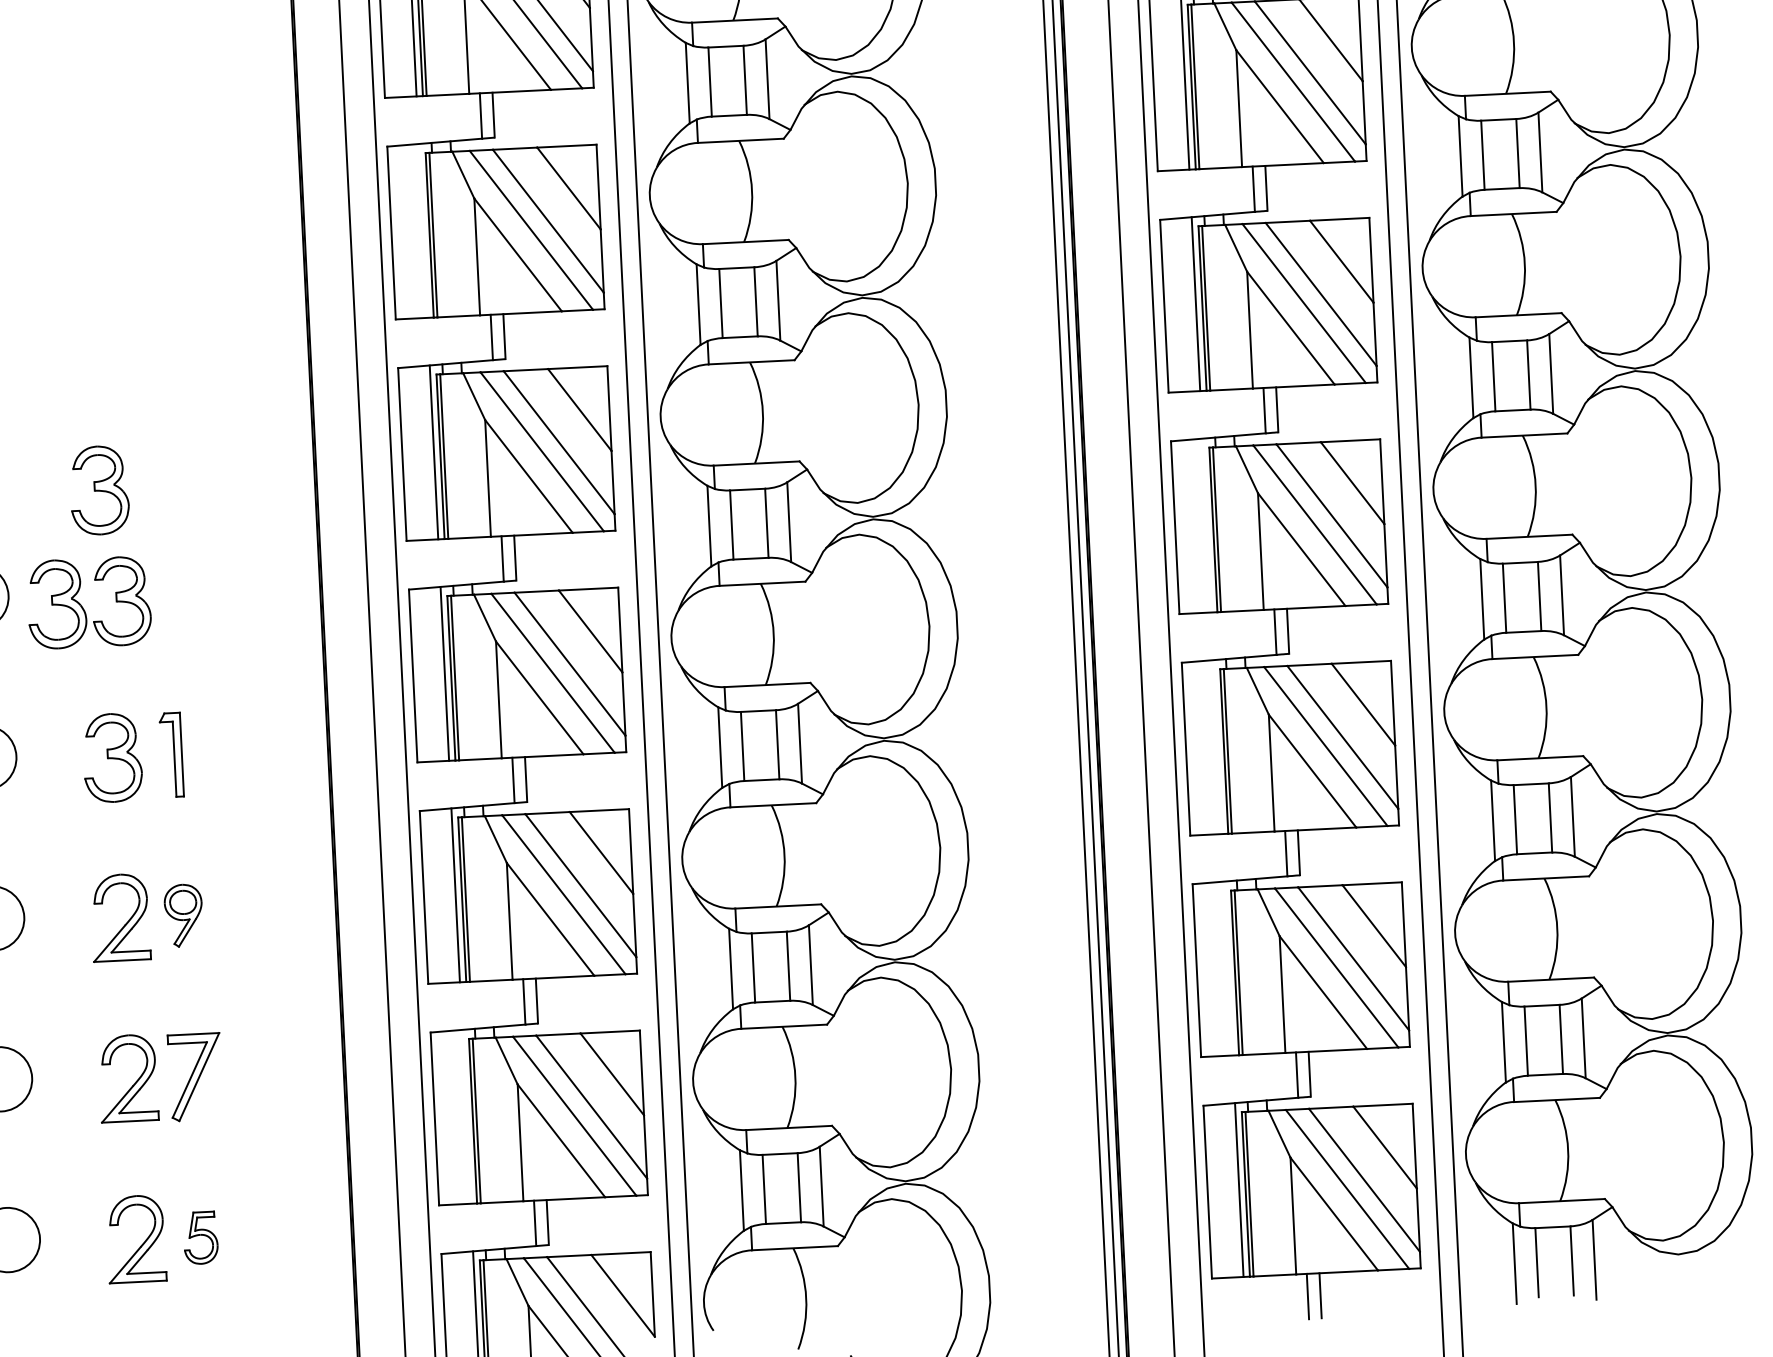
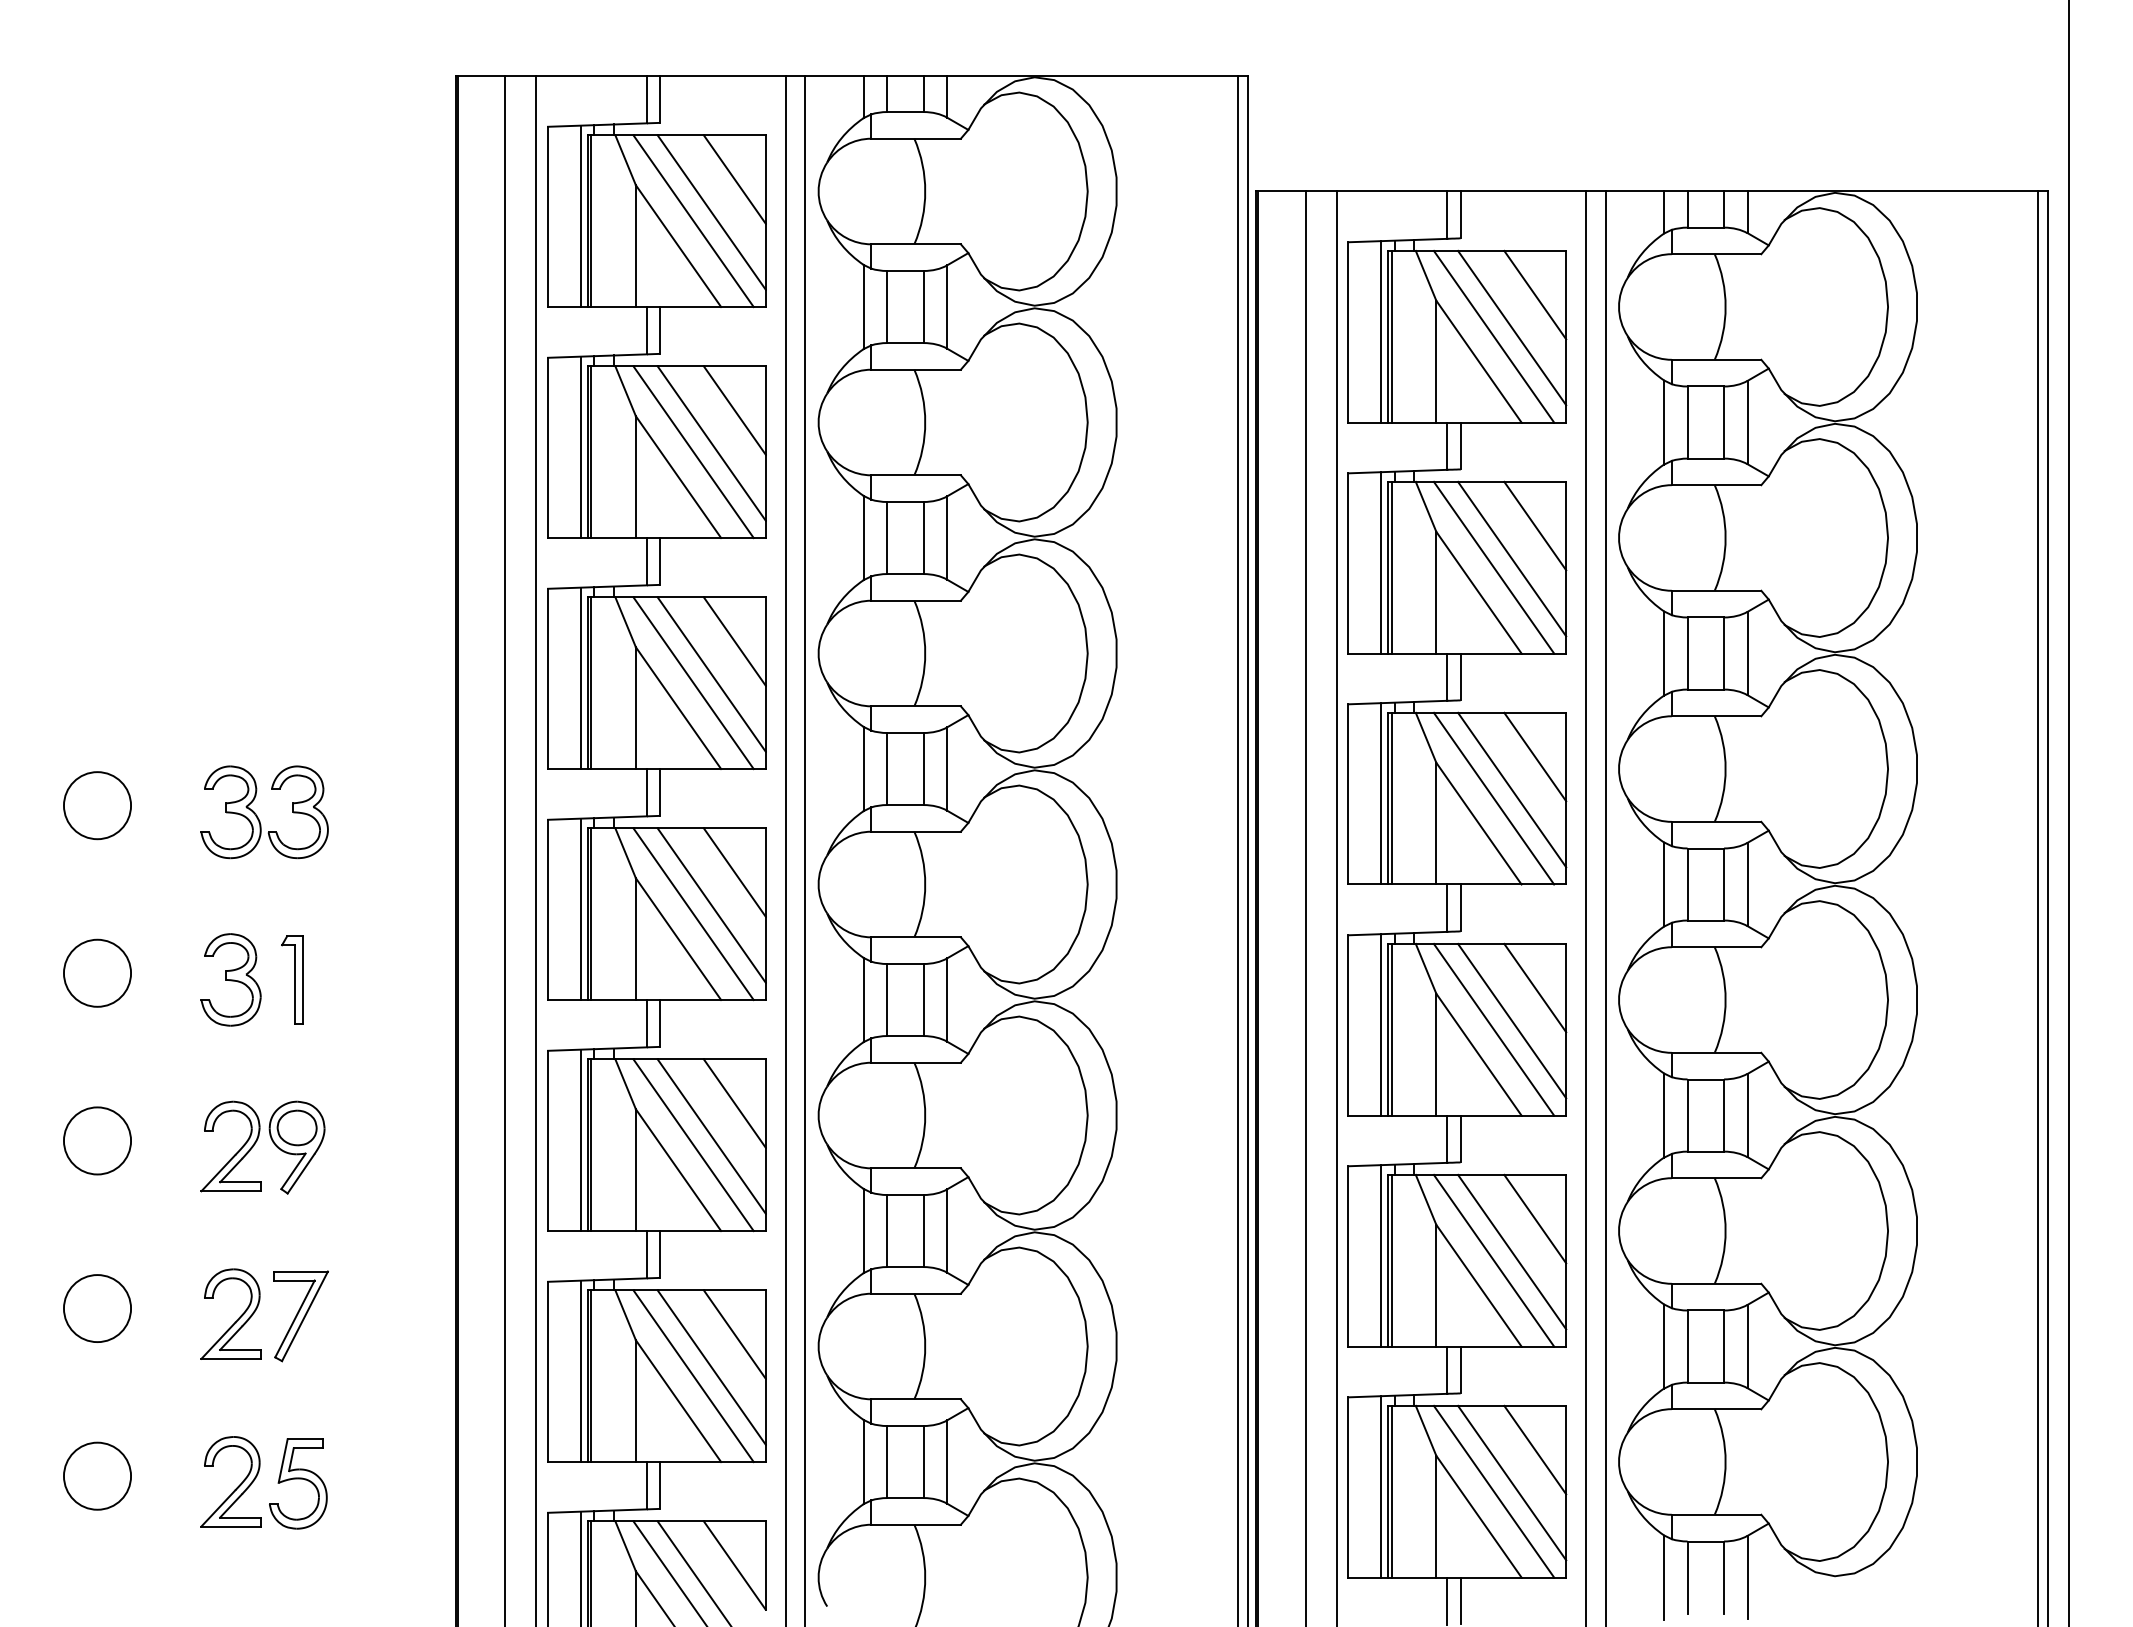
line: (423, 231) -> (581, 447), added
part: (99, 490) -> (230, 700), removed
line: (1206, 525) -> (1381, 793), added
part: (82, 606) -> (257, 815), moved
line: (1217, 746) -> (1381, 1024), added
part: (183, 915) -> (296, 1147), size x1.43
line: (1228, 968) -> (1381, 1255), added
line: (466, 1116) -> (581, 1371), added
part: (200, 1237) -> (298, 1483), size x1.67

